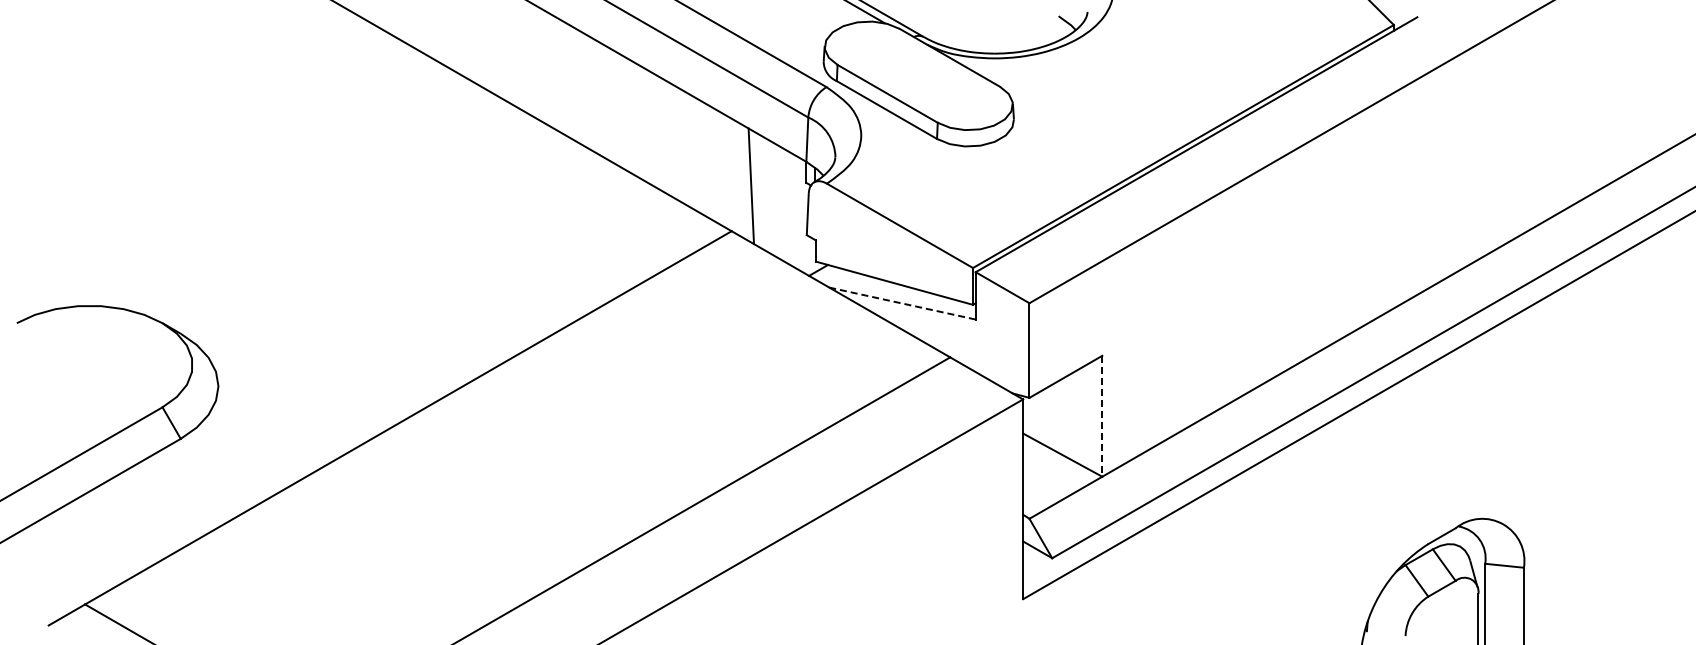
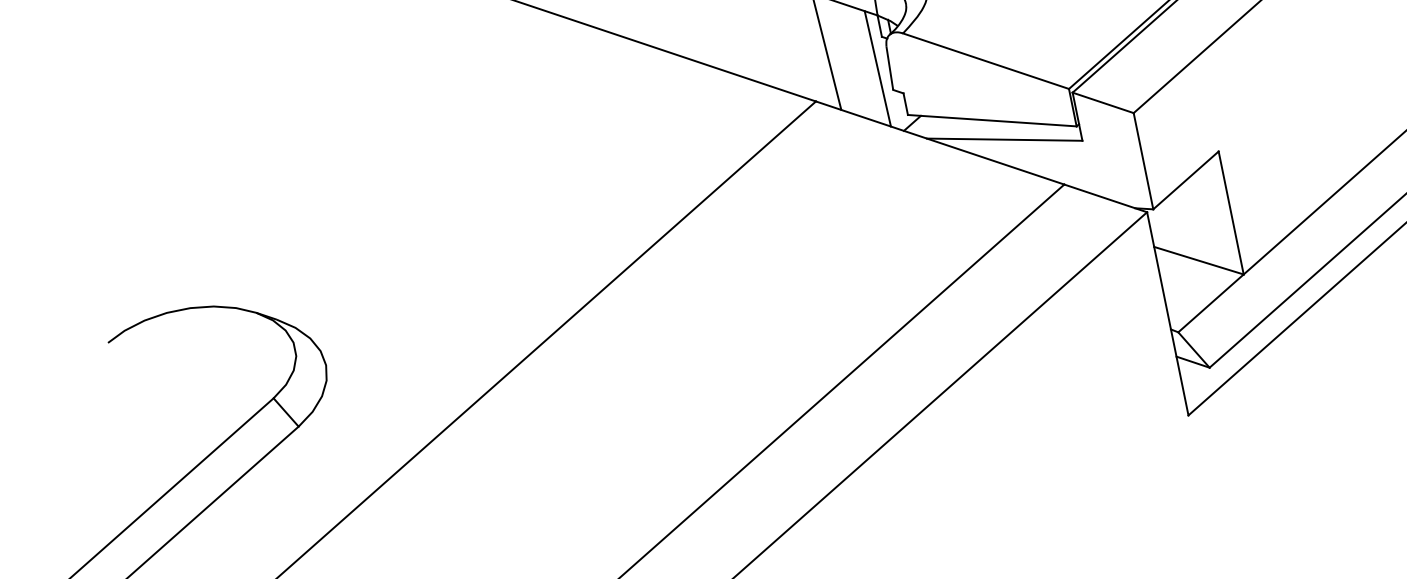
line: (796, 212) -> (878, 69), added
line: (902, 303) -> (1004, 139), dashed -> solid
line: (1102, 416) -> (1231, 213), dashed -> solid

